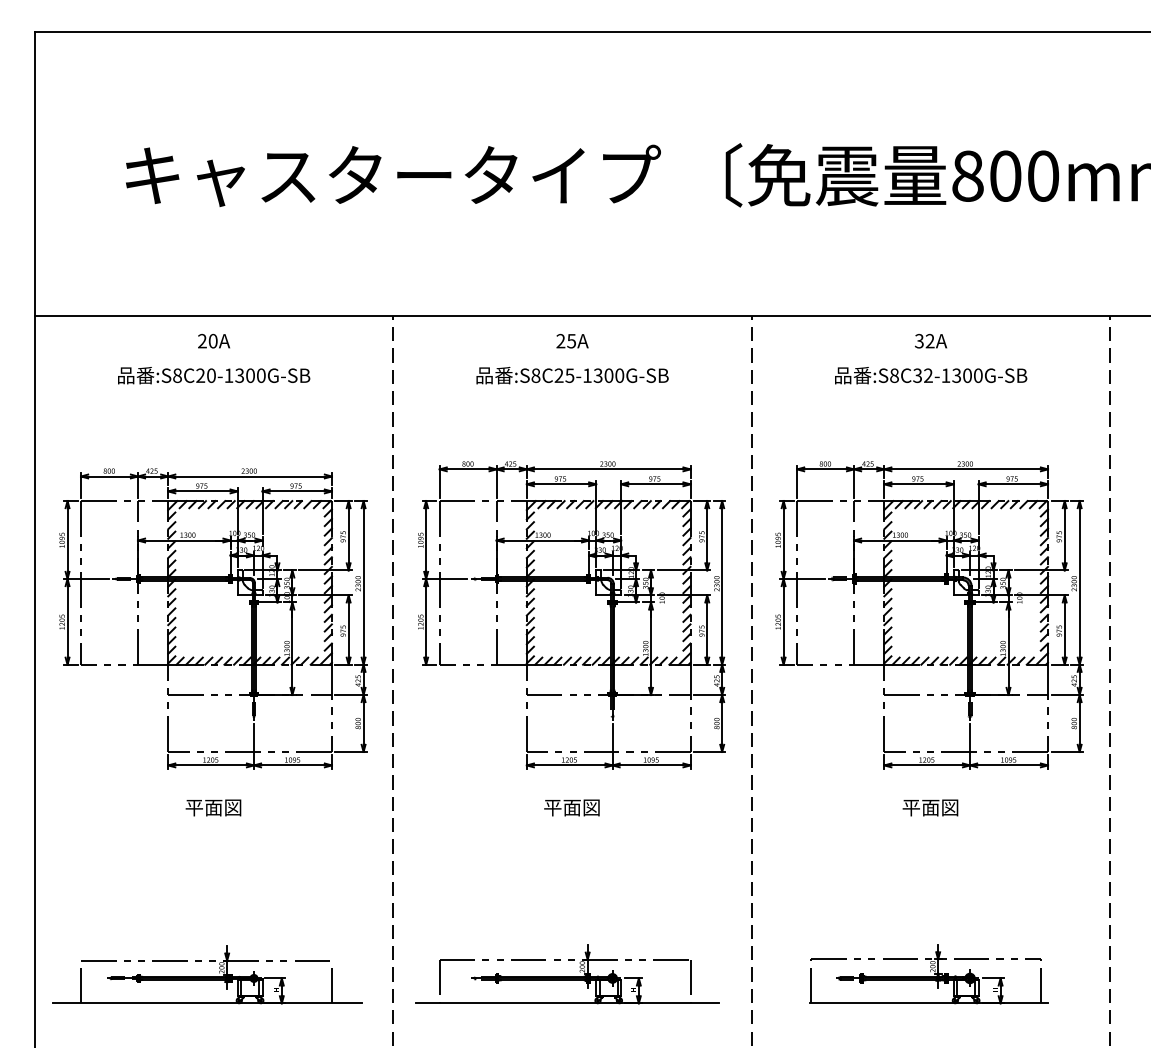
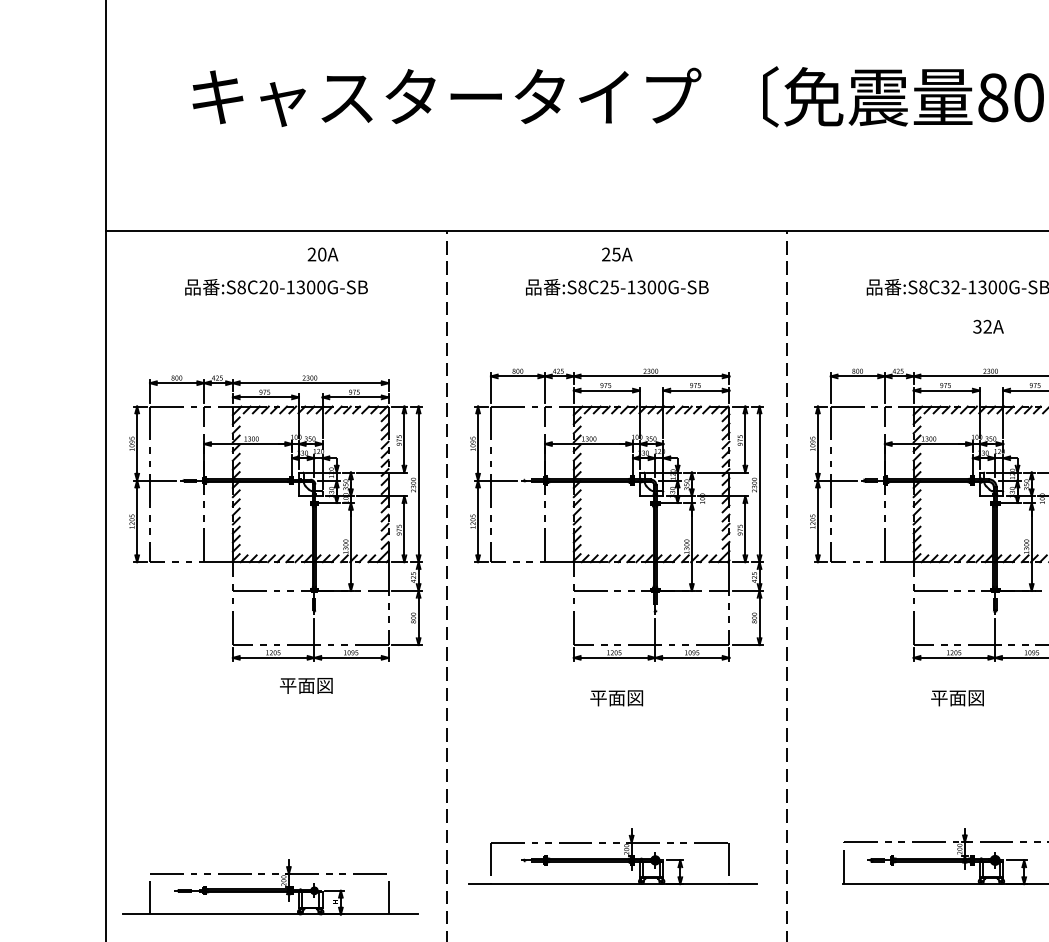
text: (213, 341) -> (322, 254), moved
text: (930, 341) -> (988, 327), moved
text: (213, 807) -> (306, 685), moved
part: (207, 974) -> (270, 887), moved

